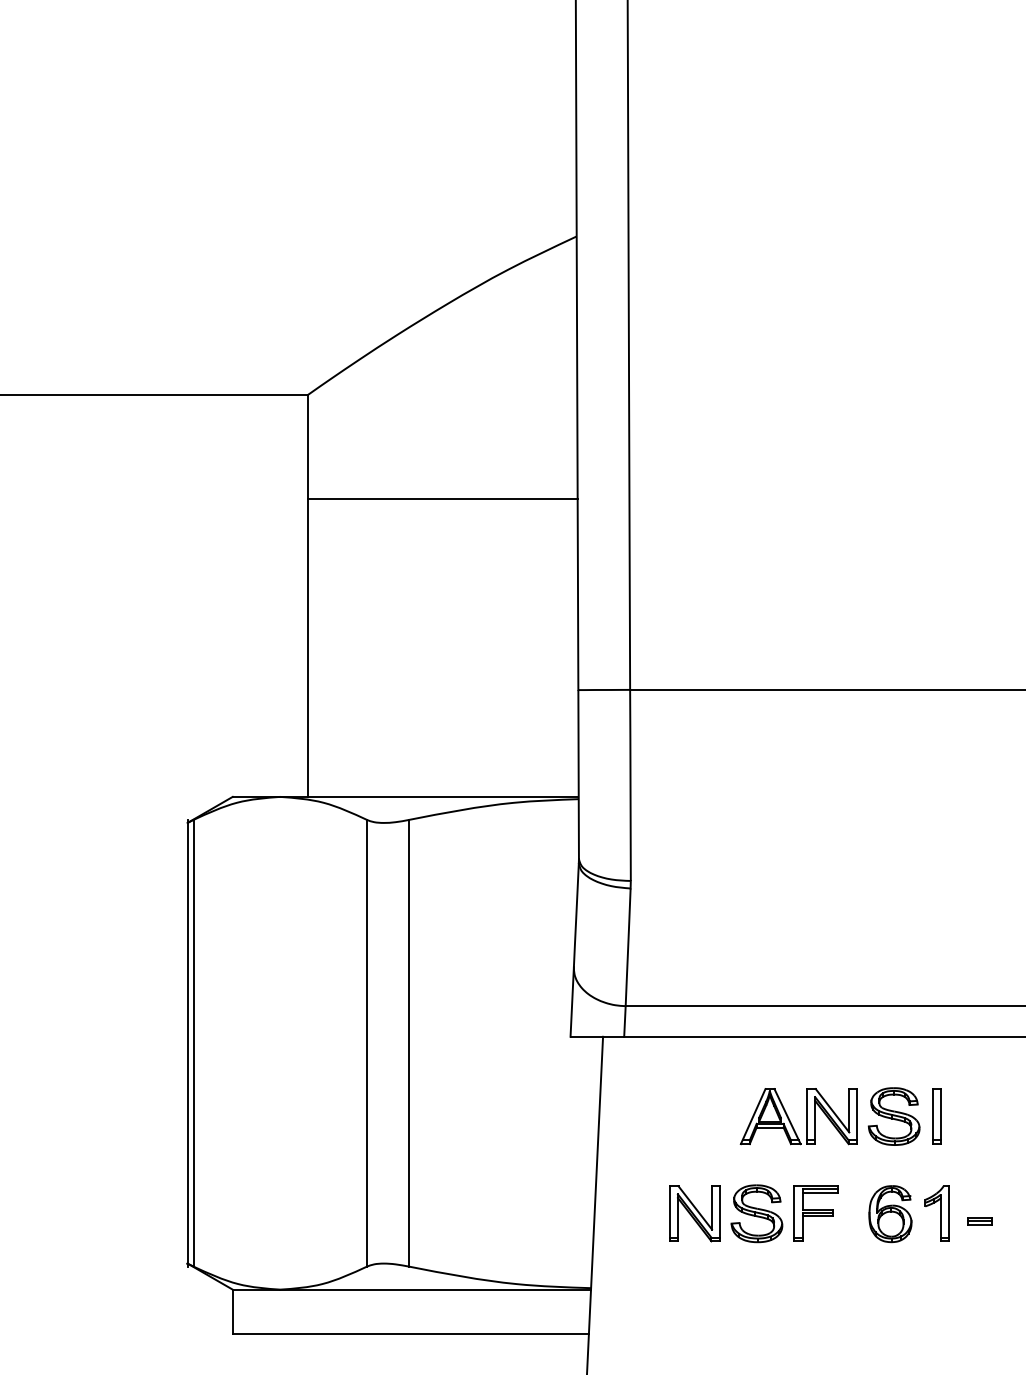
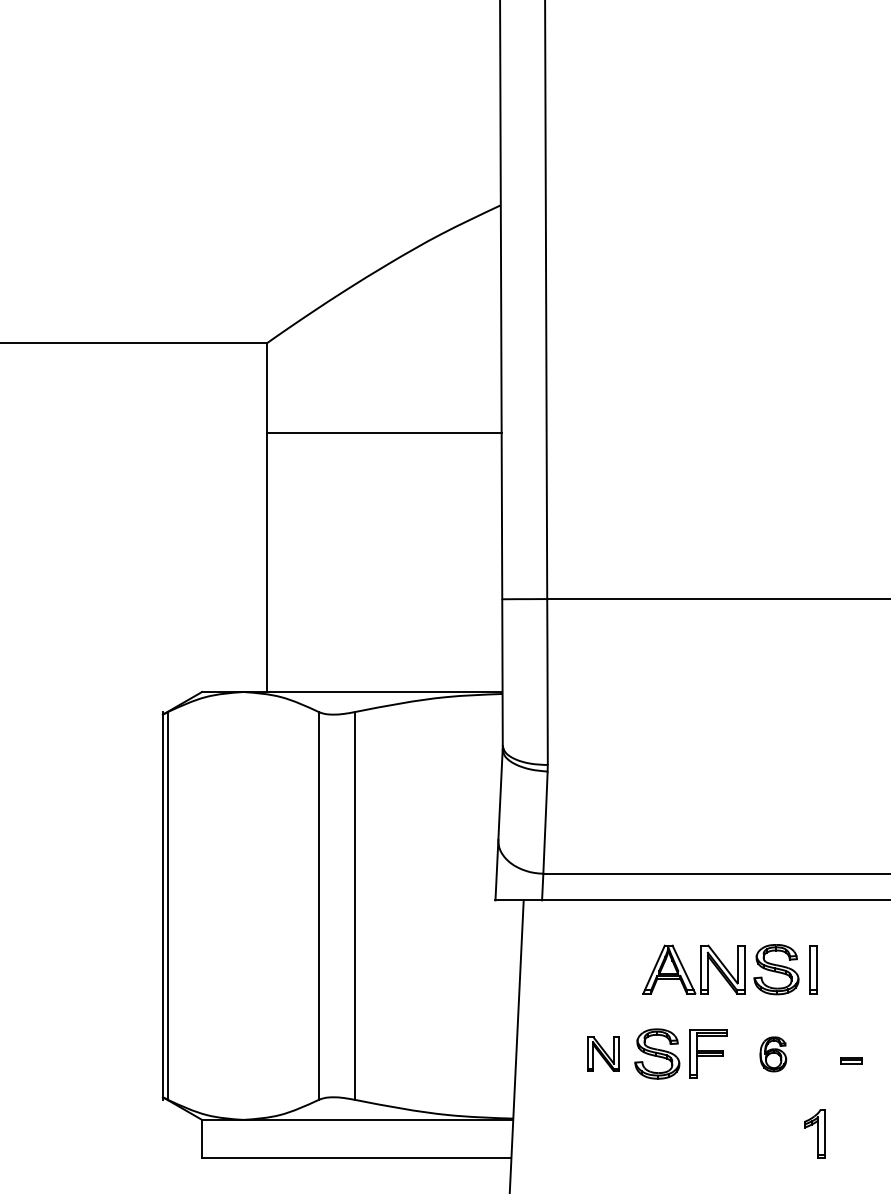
part: (694, 1213) -> (603, 1053), size x0.7
part: (936, 1213) -> (814, 1133), moved
part: (890, 1214) -> (773, 1054), size x0.7

